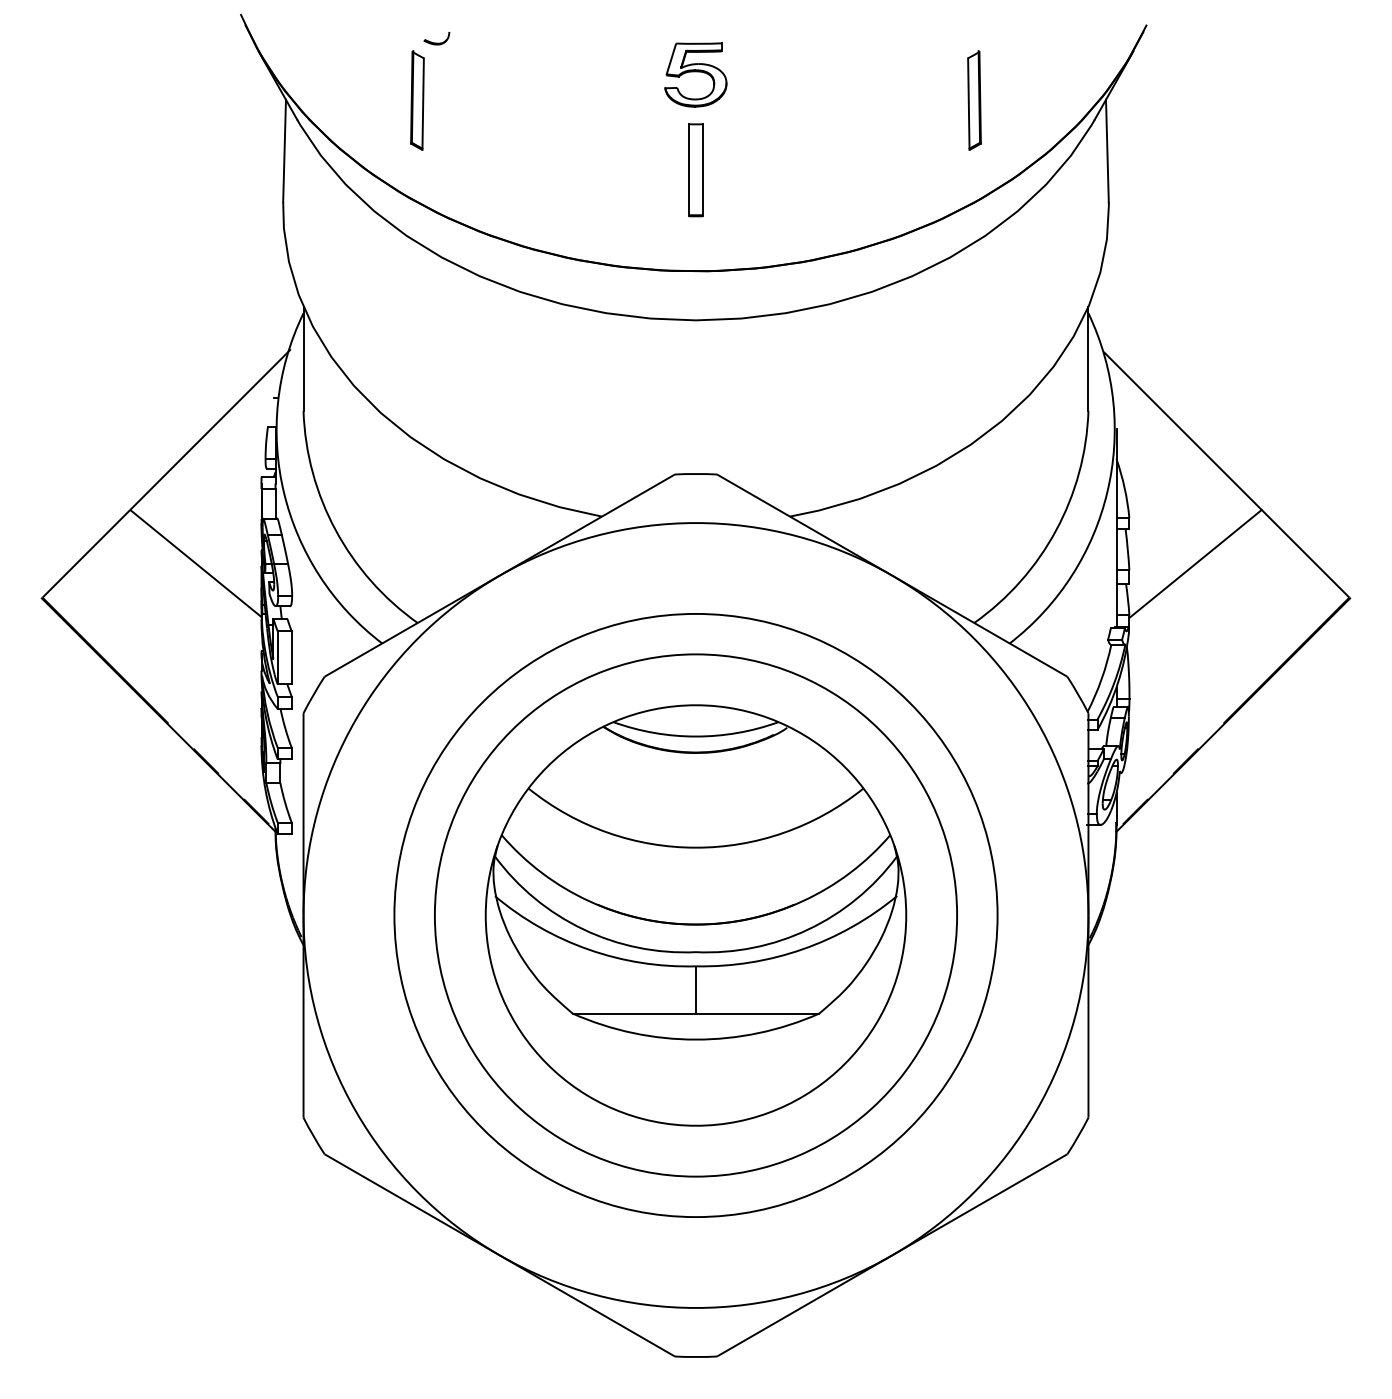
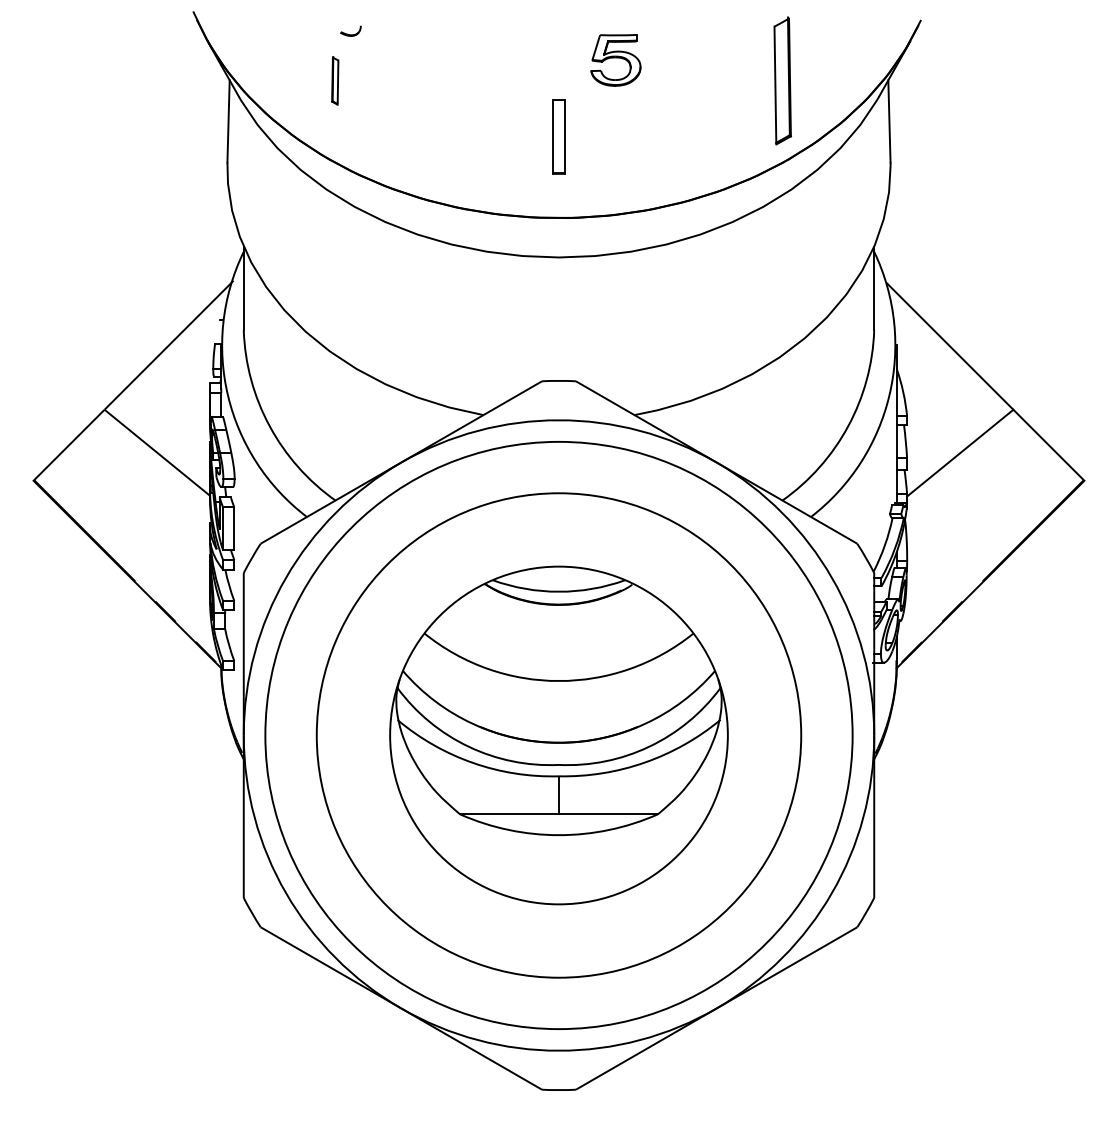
part: (695, 74) -> (615, 60), moved
part: (417, 100) -> (335, 80), size x0.6
part: (974, 100) -> (782, 80), size x1.6
circle: (695, 915) -> (558, 735), size x1.4

